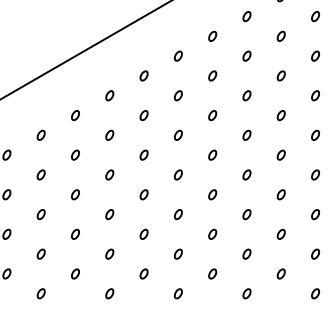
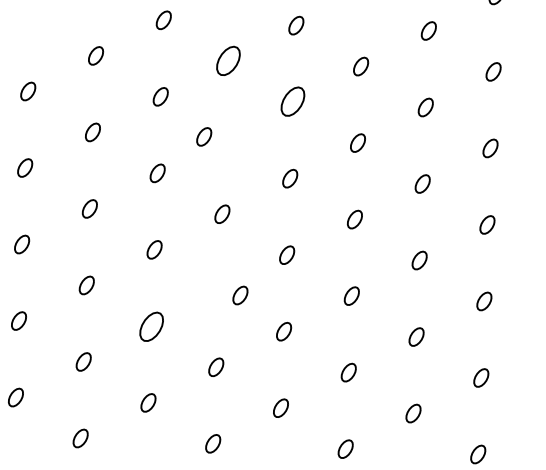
part: (178, 95) -> (228, 60), size x1.6
part: (212, 115) -> (292, 102), size x1.6
part: (178, 134) -> (204, 135), moved
part: (178, 214) -> (240, 295), moved
part: (143, 233) -> (150, 324), size x1.6

